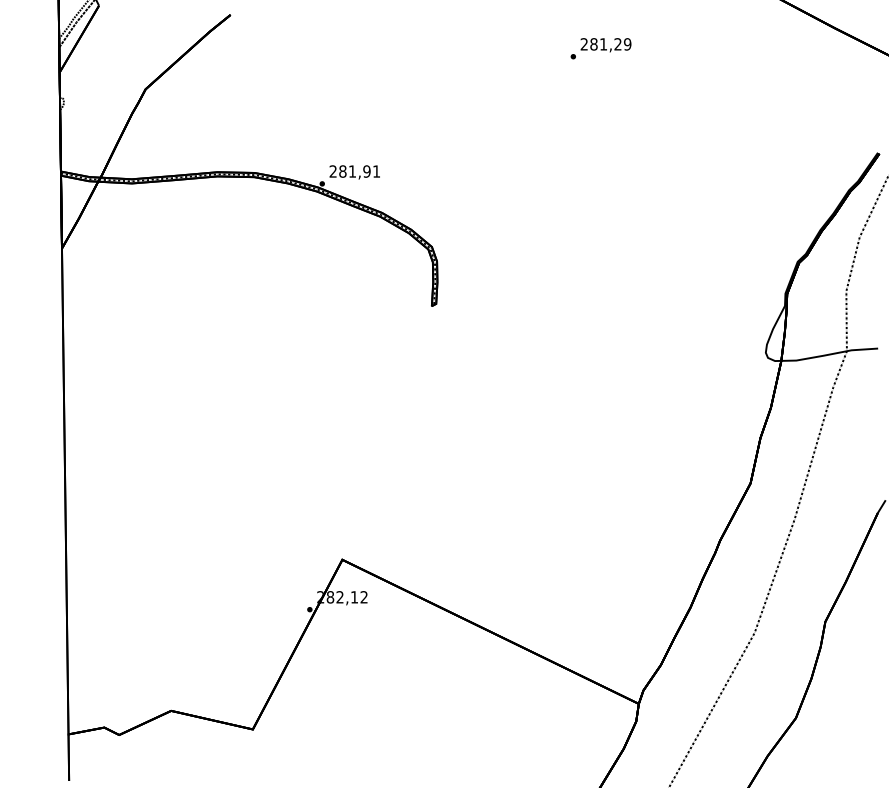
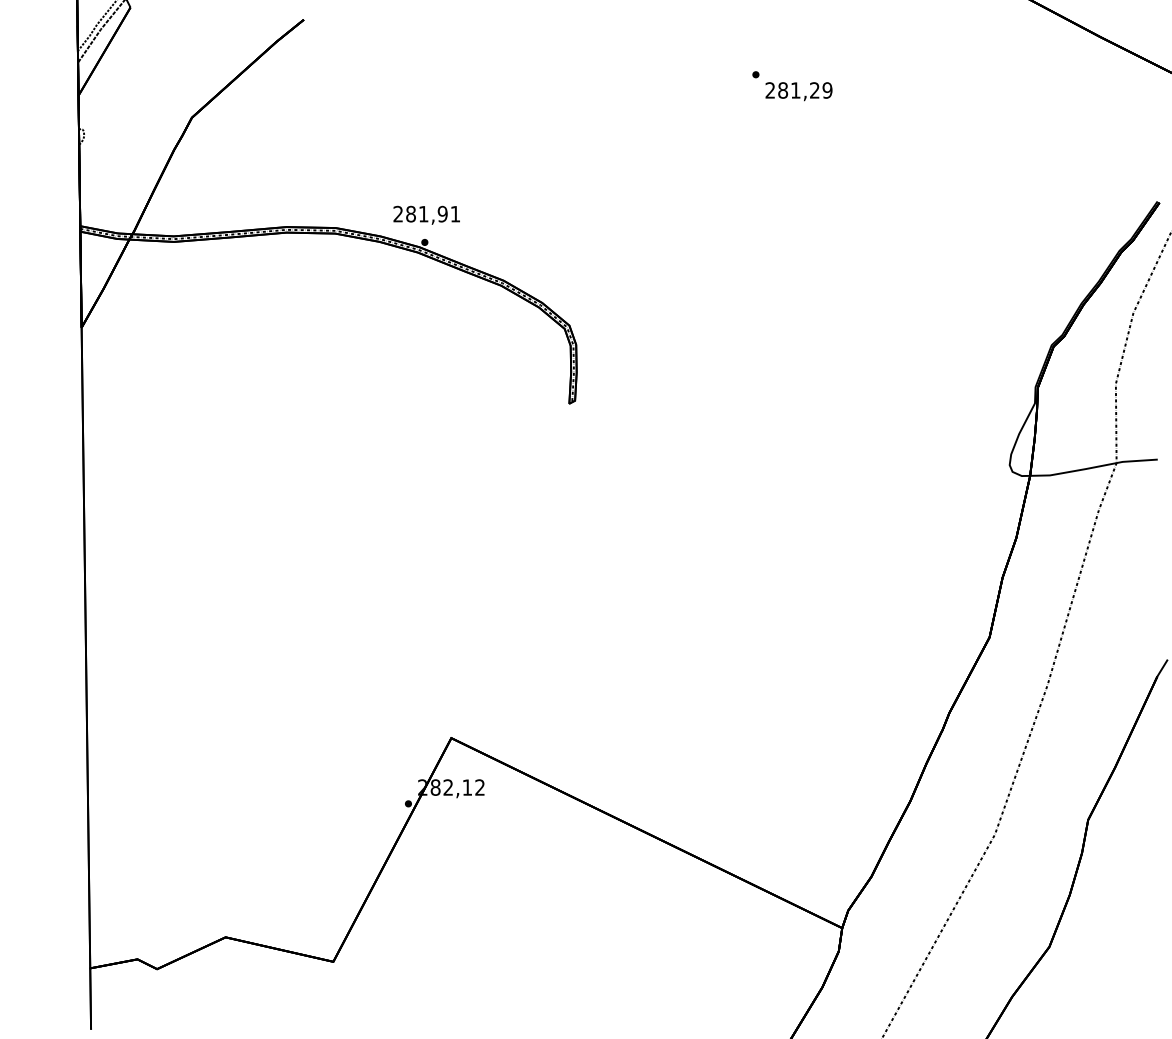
text: (605, 45) -> (798, 91), moved
text: (354, 171) -> (426, 214), moved

